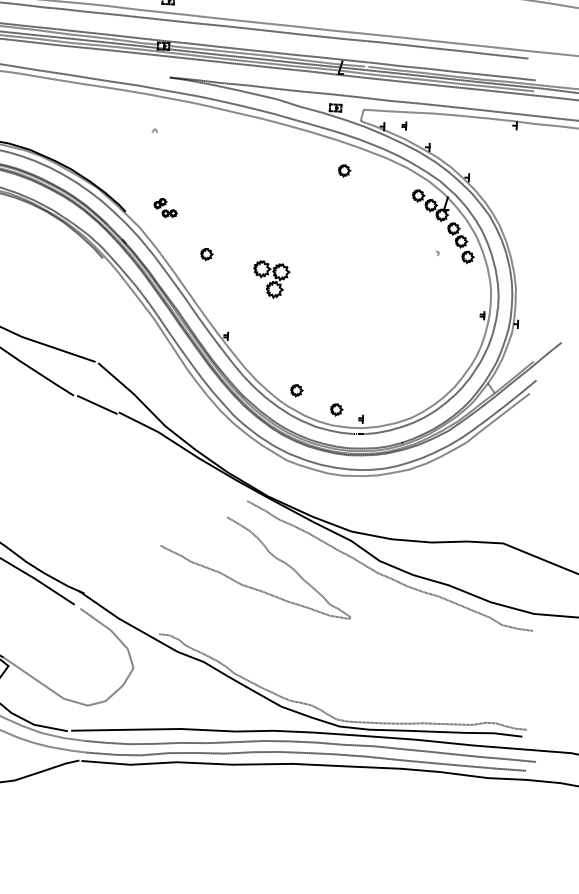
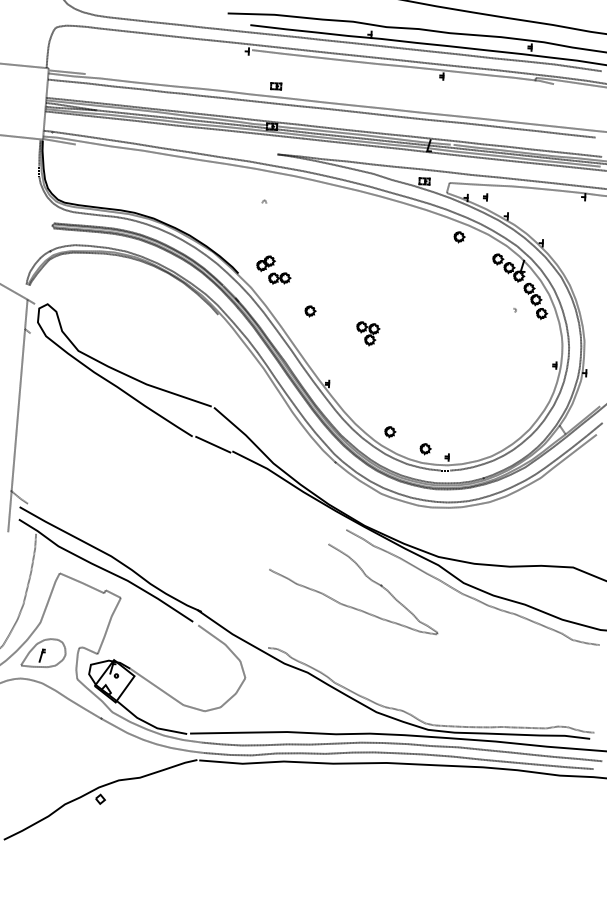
part: (344, 171) -> (459, 237), moved
part: (165, 207) -> (273, 269), size x1.67
part: (272, 279) -> (368, 333), size x0.71

